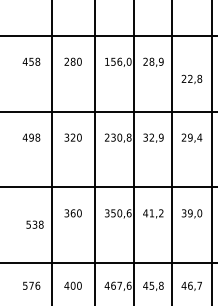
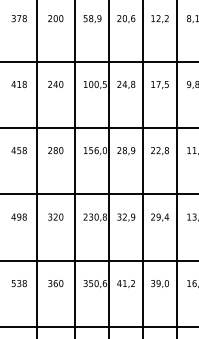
text: (191, 78) -> (159, 150), moved
text: (34, 224) -> (18, 283), moved

